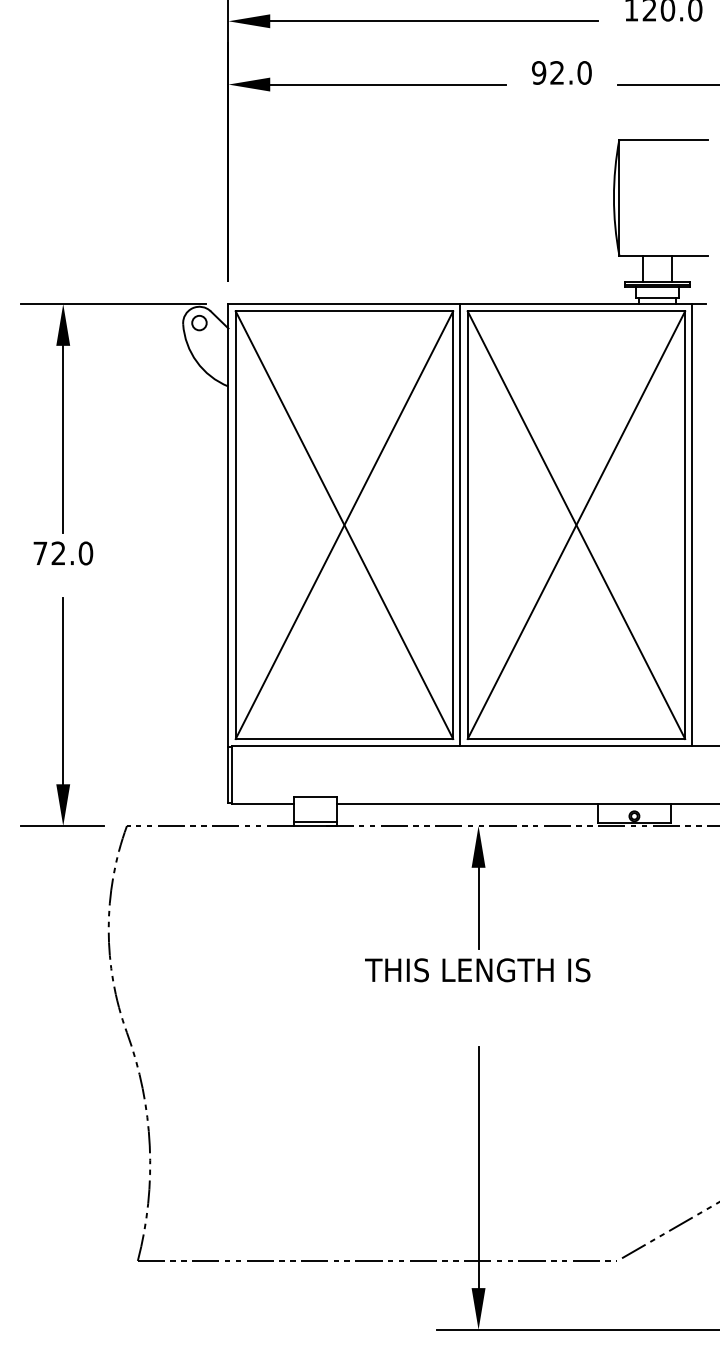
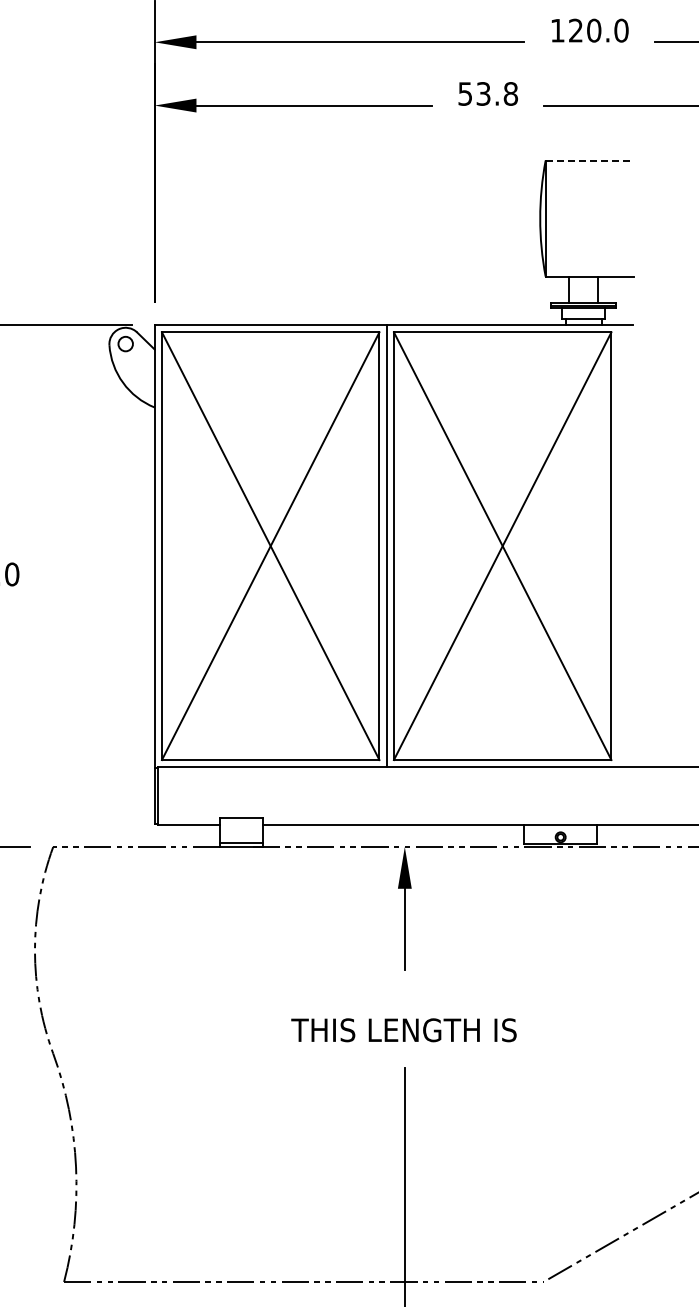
text: (561, 72) -> (487, 93), 92.0 -> 53.8
line: (664, 139) -> (590, 160), solid -> dashed
line: (692, 525) -> (618, 546), removed
text: (477, 970) -> (403, 1030), moved

